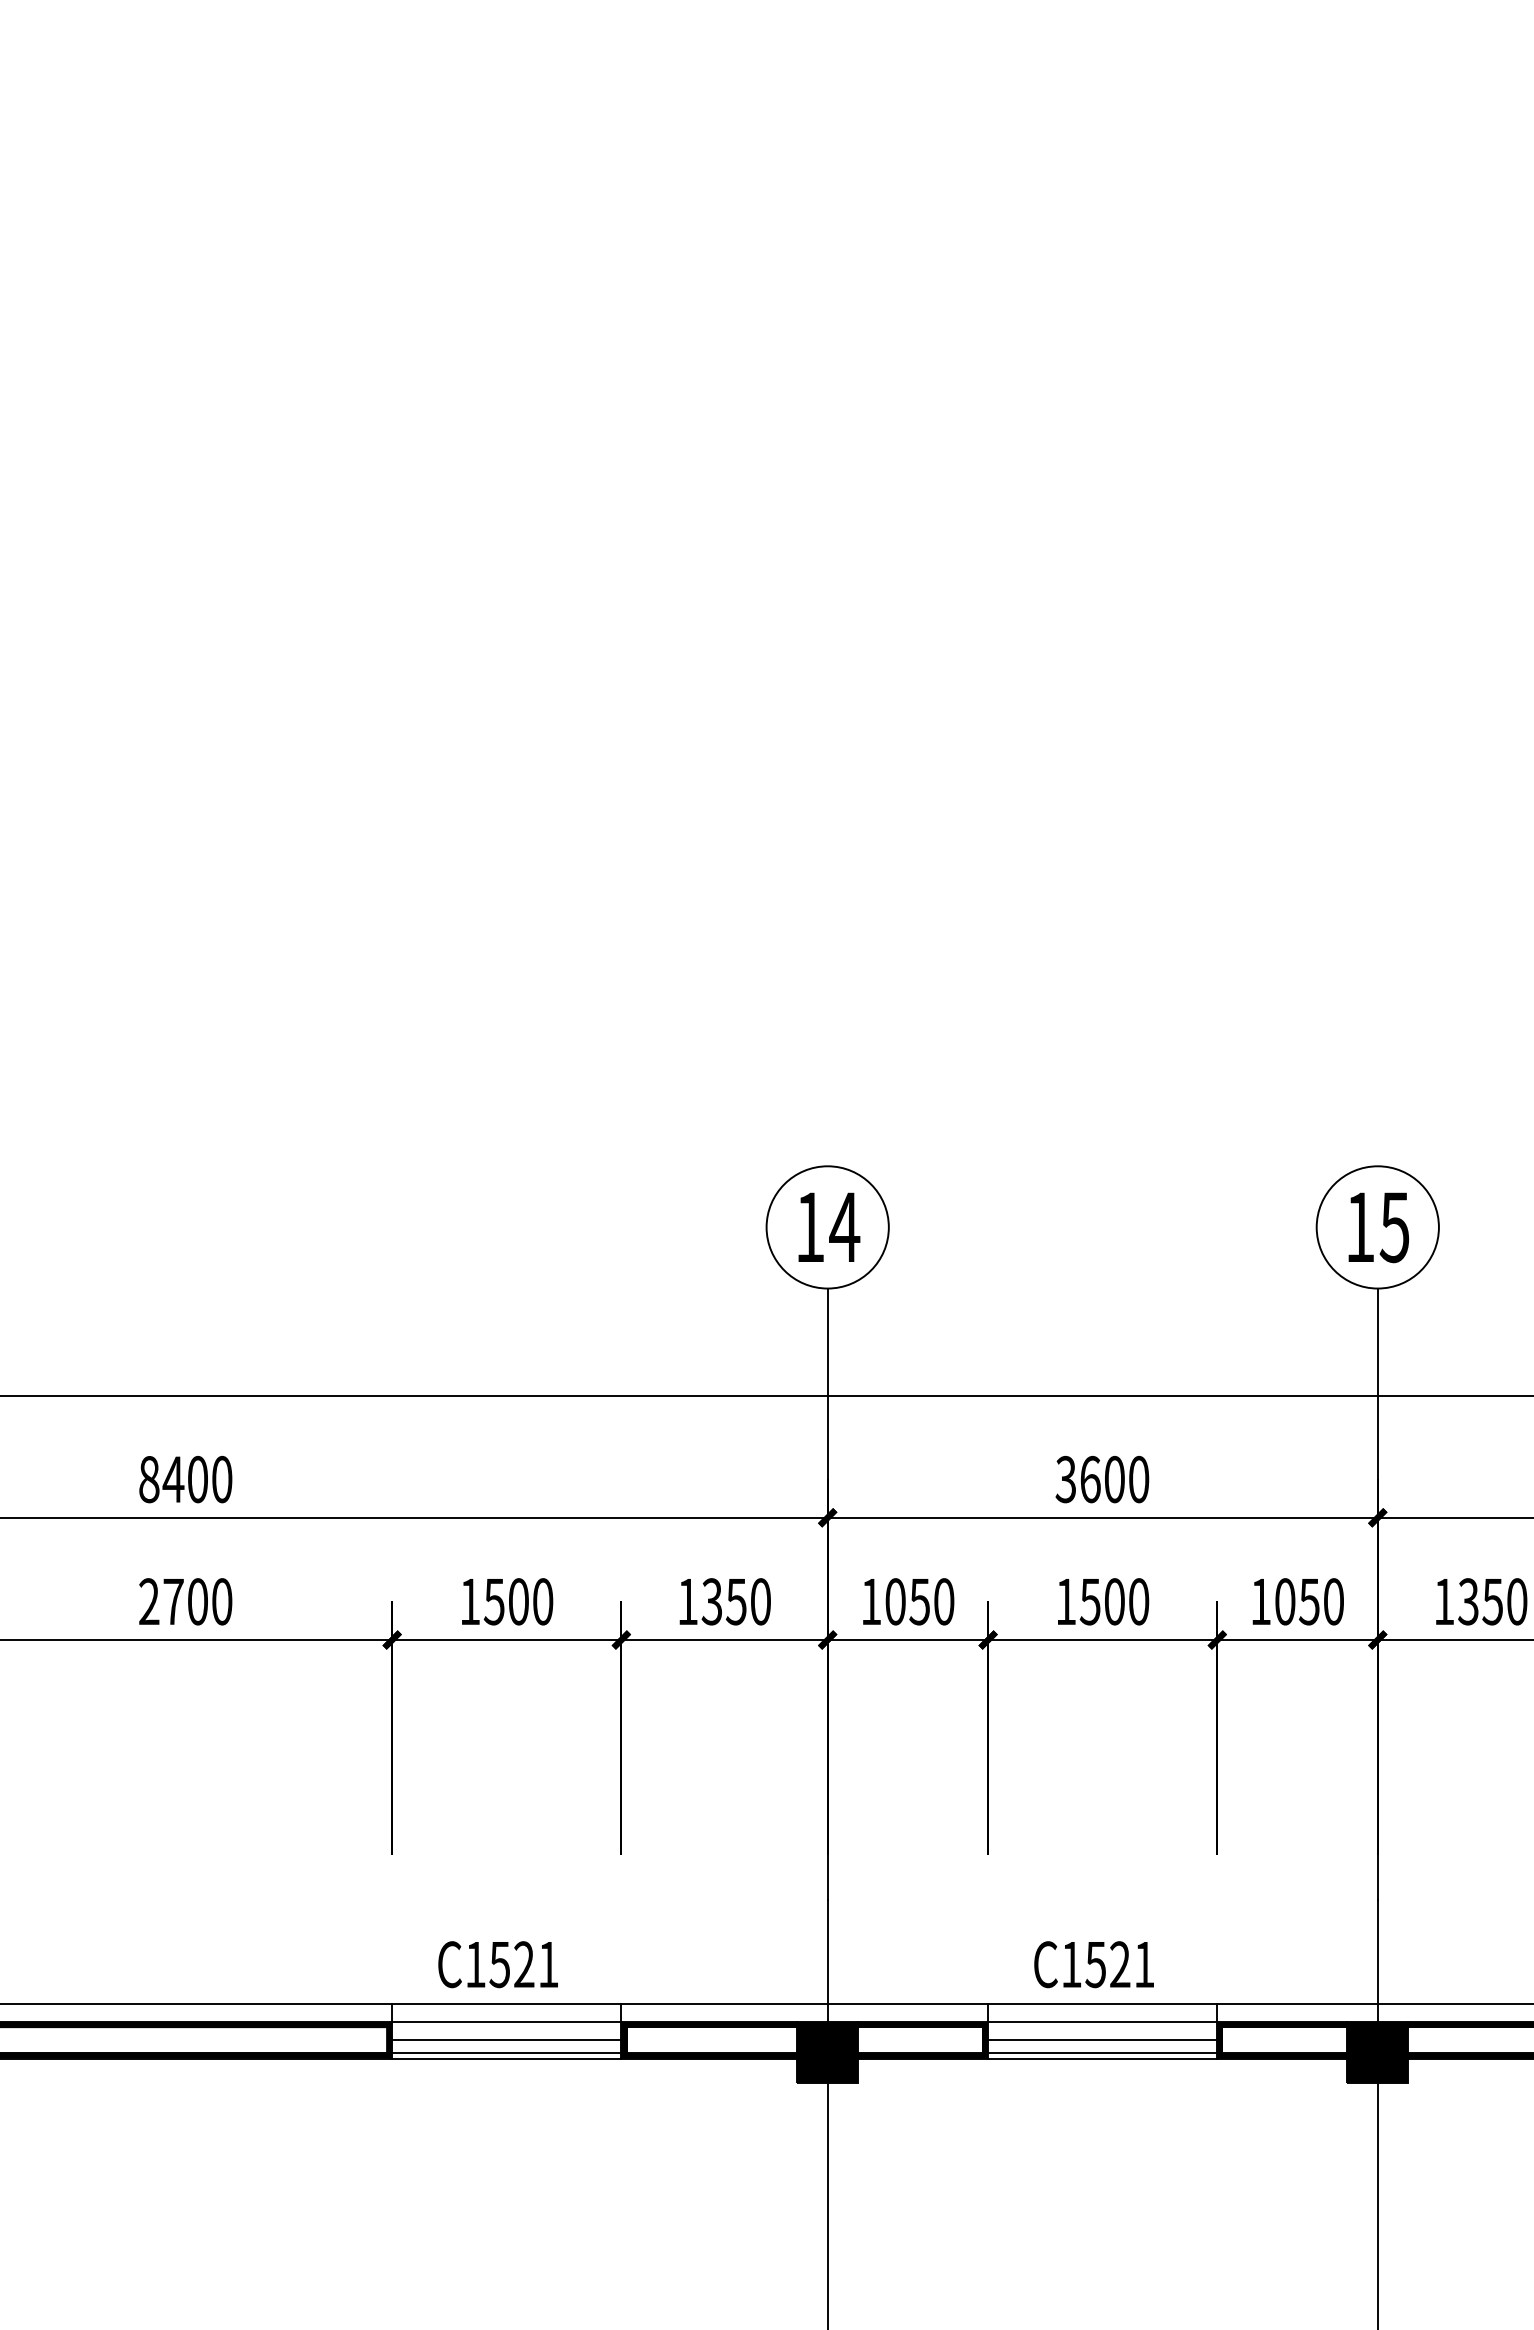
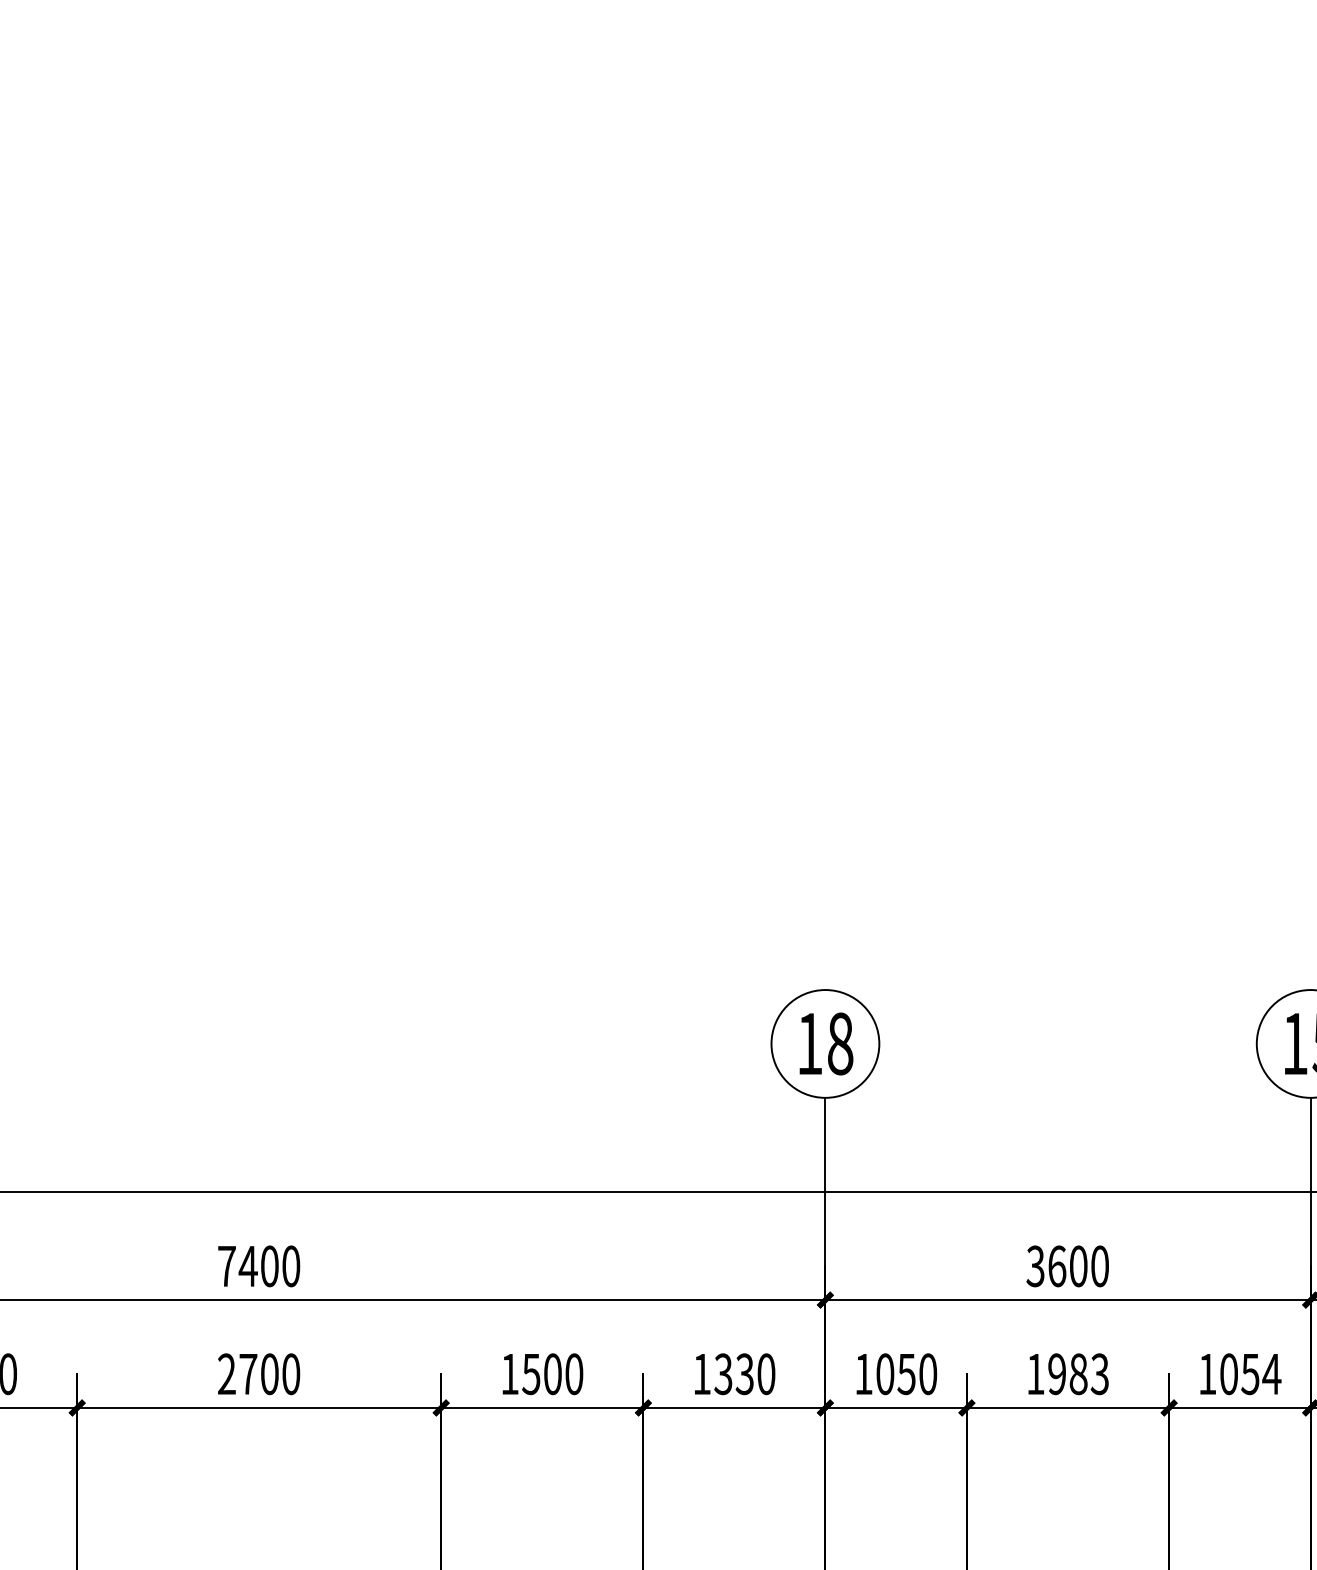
text: (844, 1227) -> (840, 1044), 14 -> 18
text: (149, 1479) -> (227, 1266), 8400 -> 7400
text: (736, 1601) -> (744, 1373), 1350 -> 1330
text: (1114, 1601) -> (1078, 1373), 1500 -> 1983
text: (1333, 1601) -> (1271, 1373), 1050 -> 1054

